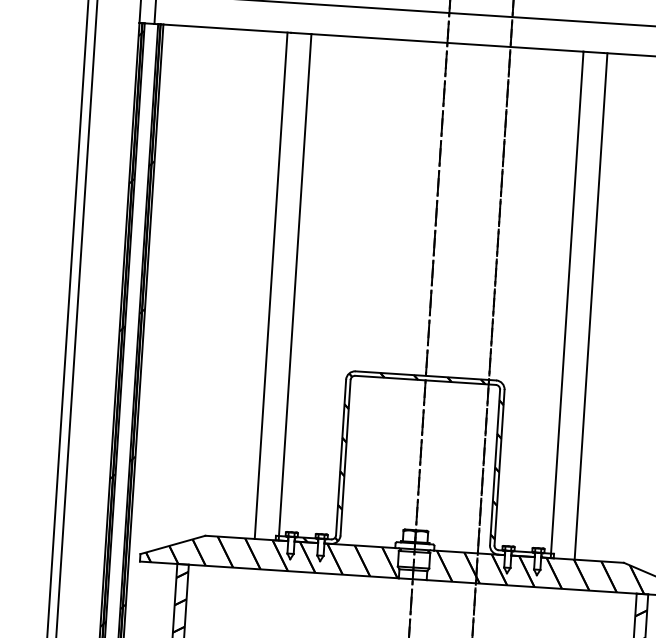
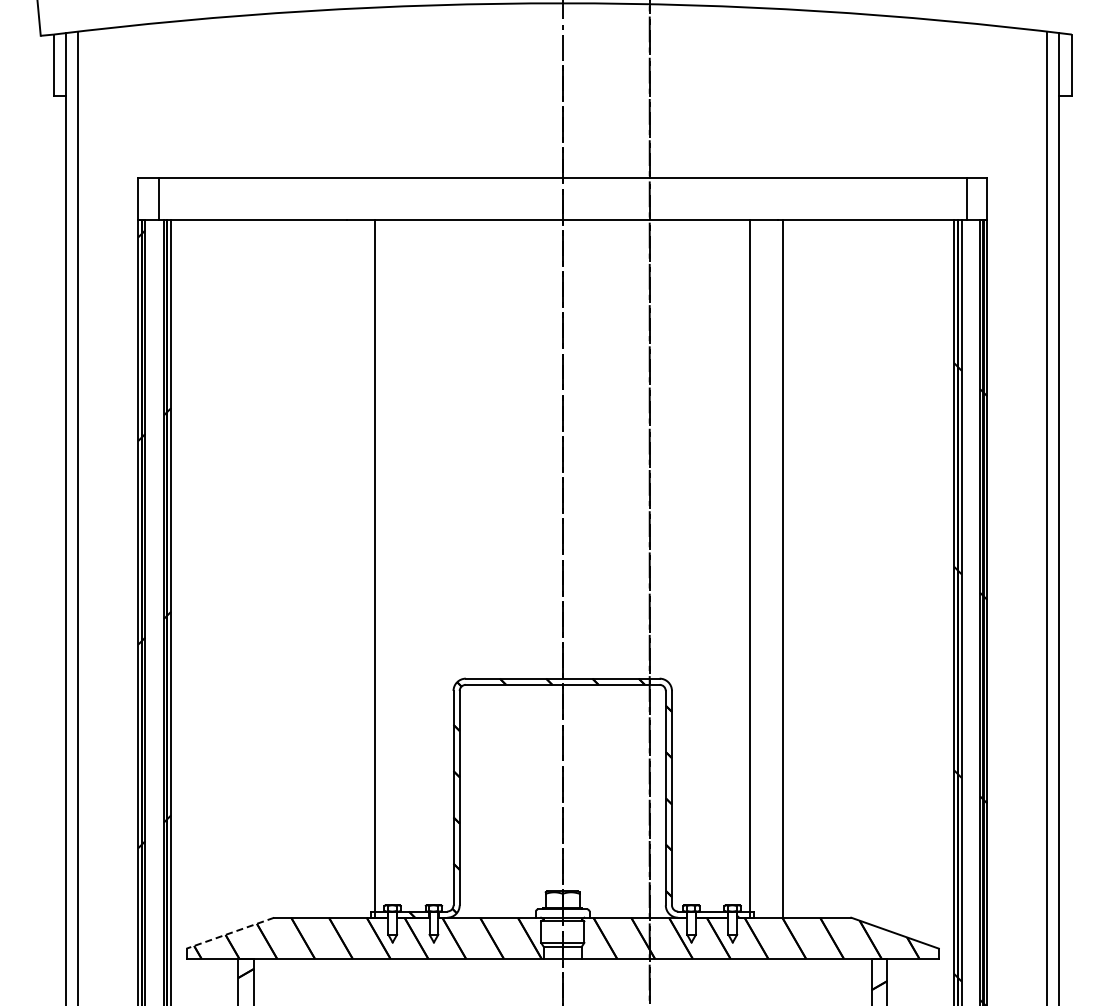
line: (271, 285) -> (342, 568), removed
line: (172, 545) -> (229, 933), solid -> dashed

